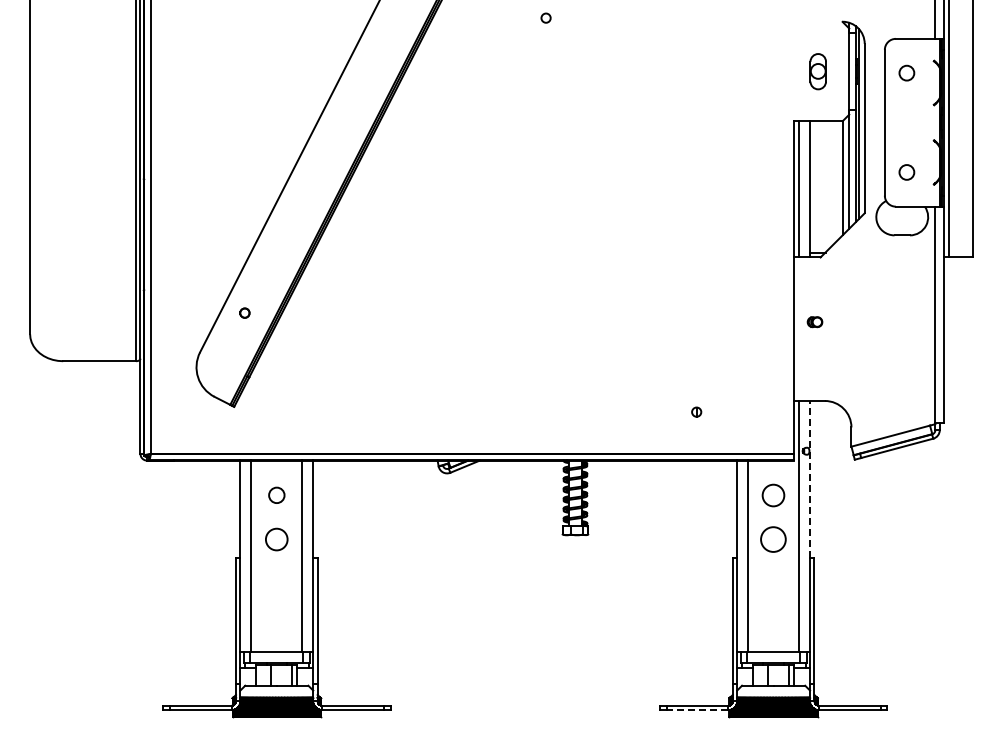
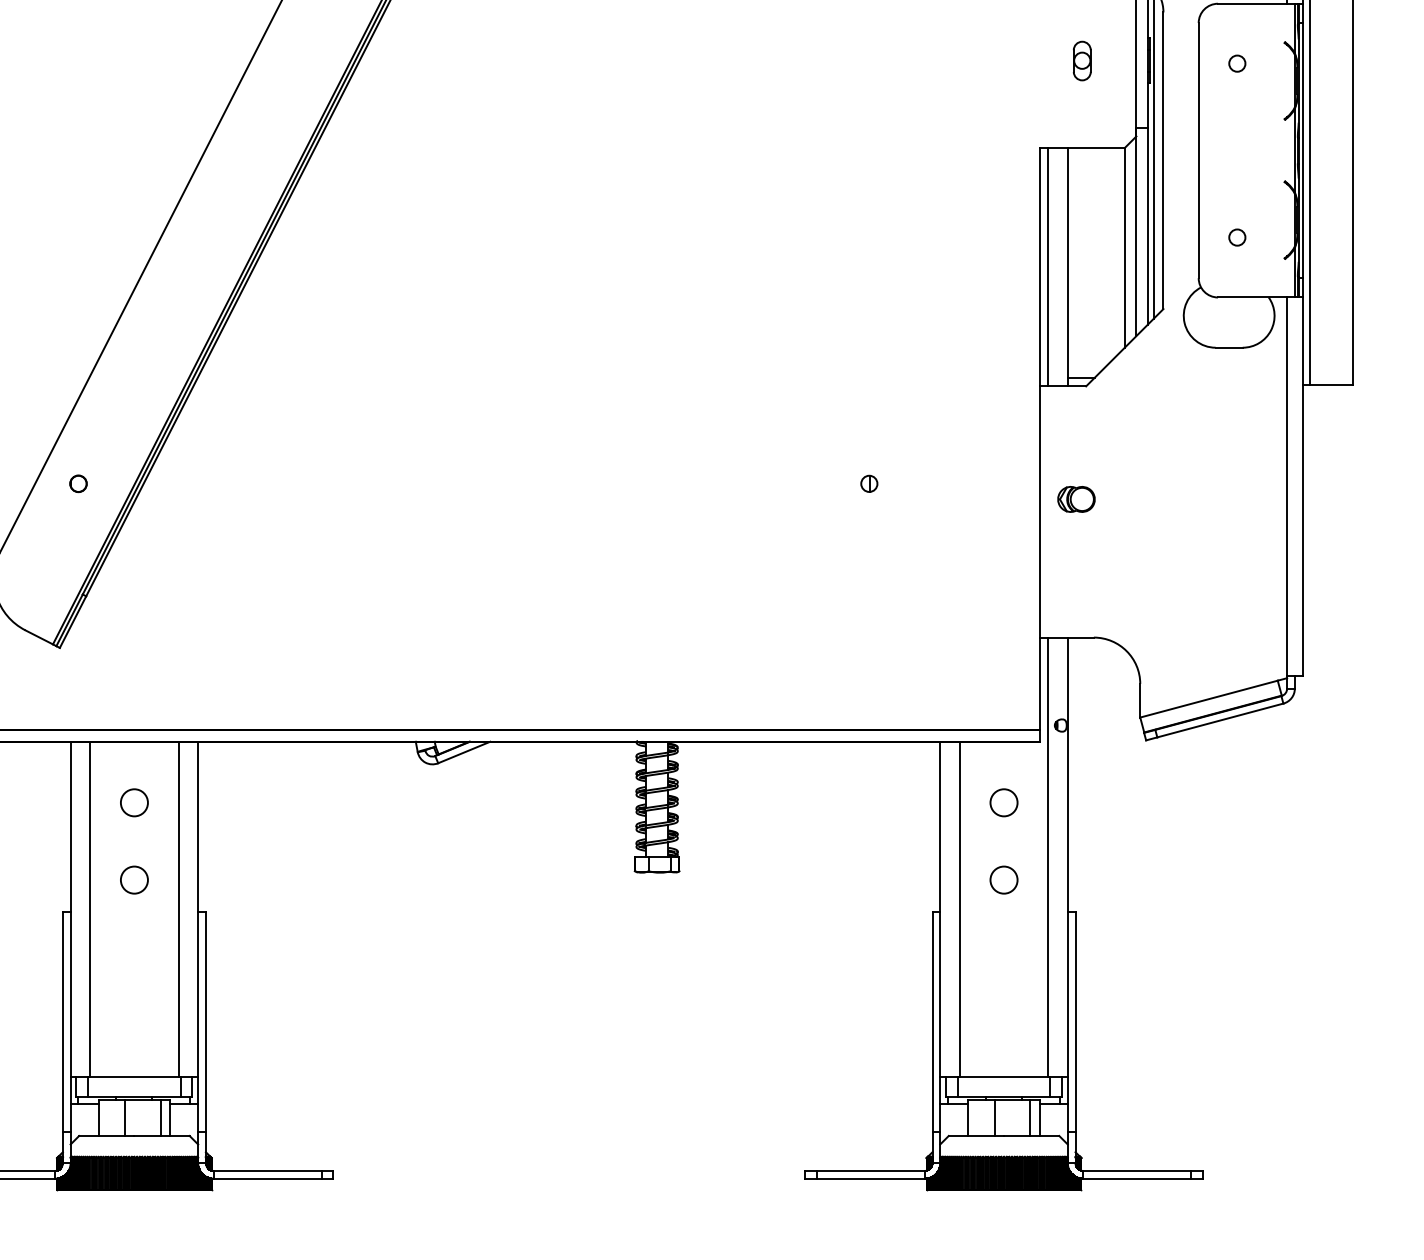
part: (818, 71) -> (1082, 60), size x0.62
circle: (906, 72) -> (1236, 62), size x0.62
circle: (906, 172) -> (1236, 237), size x0.62
part: (814, 322) -> (1075, 500), size x1.43
part: (696, 411) -> (869, 482), moved
line: (810, 478) -> (1068, 773), dashed -> solid
circle: (773, 494) -> (1003, 801), size x0.71
circle: (276, 539) -> (133, 880), size x0.71
circle: (773, 539) -> (1003, 880), size x0.62
line: (697, 710) -> (870, 1179), dashed -> solid

